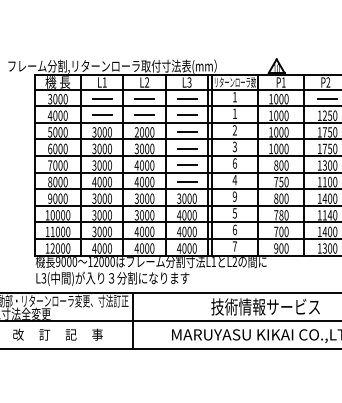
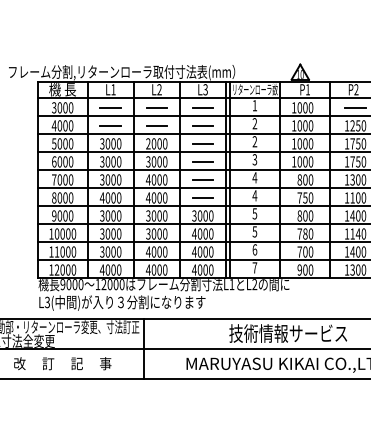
text: (234, 113) -> (254, 123), 1 -> 2
text: (234, 163) -> (254, 177), 6 -> 4
text: (234, 196) -> (254, 213), 9 -> 5

